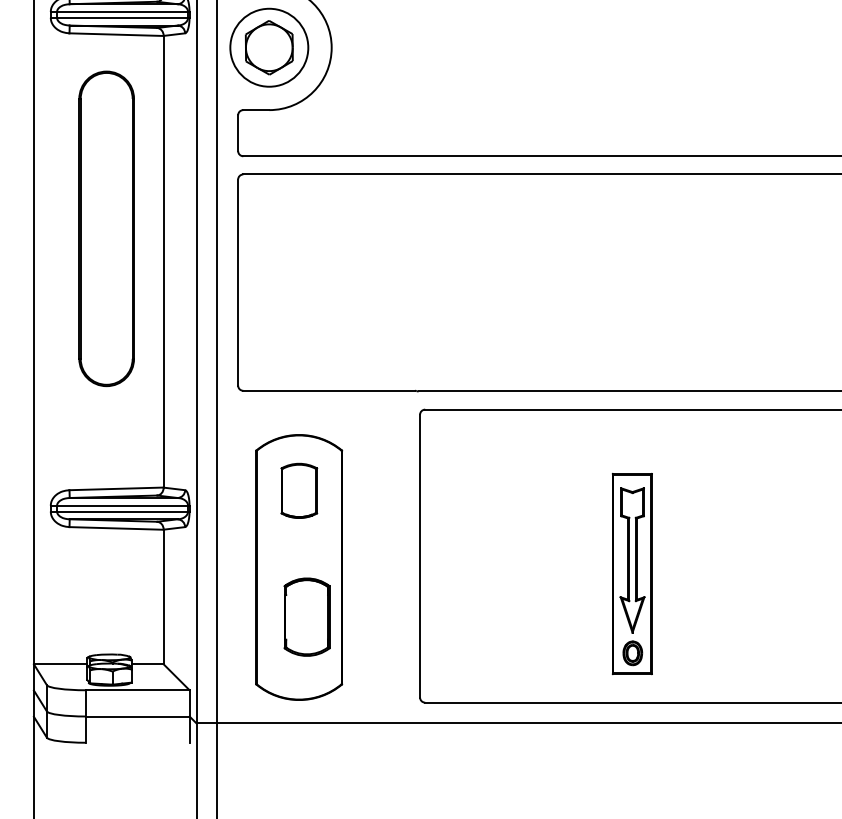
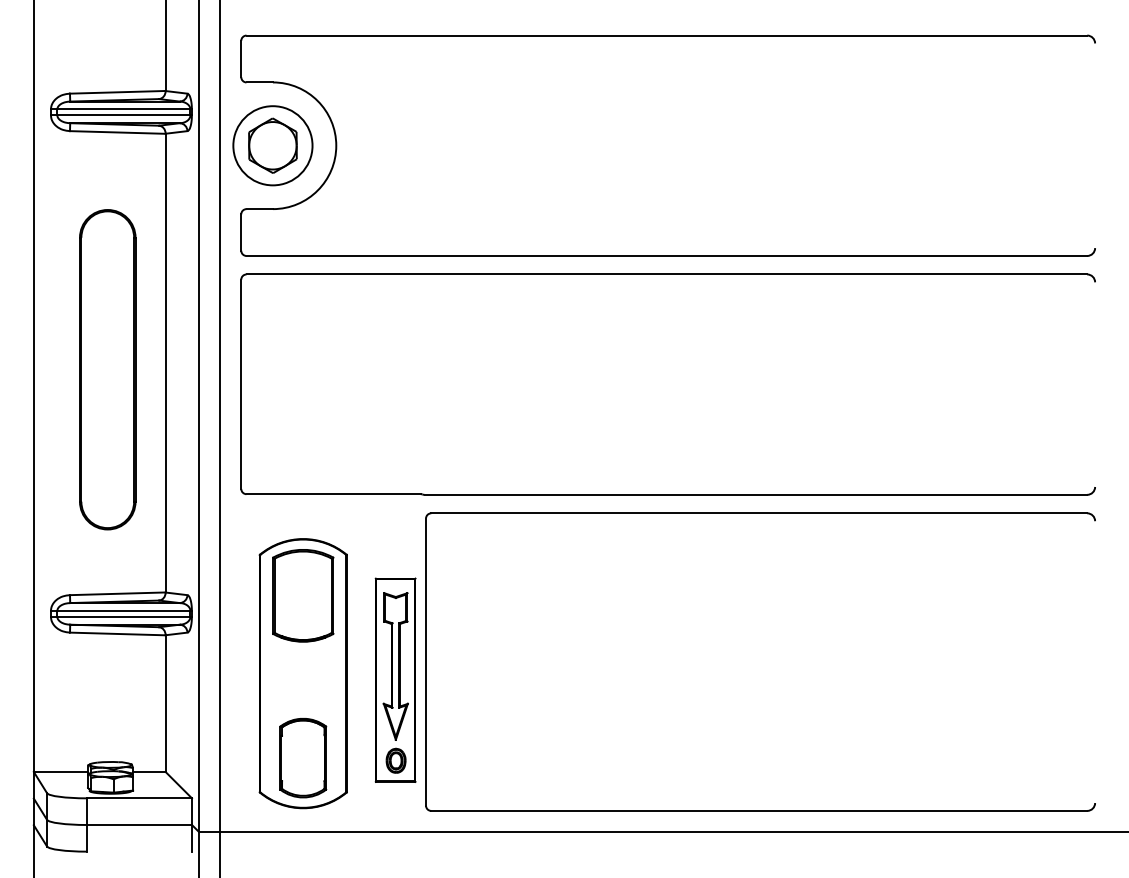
part: (106, 228) -> (107, 369), moved
part: (299, 490) -> (303, 595), size x1.67
part: (632, 573) -> (395, 679), moved
part: (307, 617) -> (303, 758), moved

